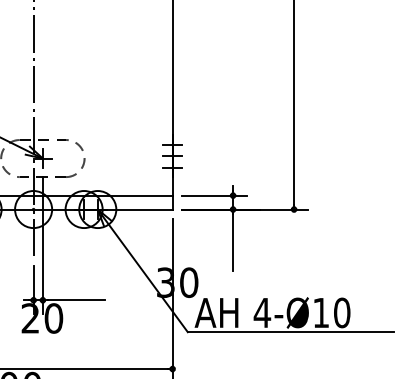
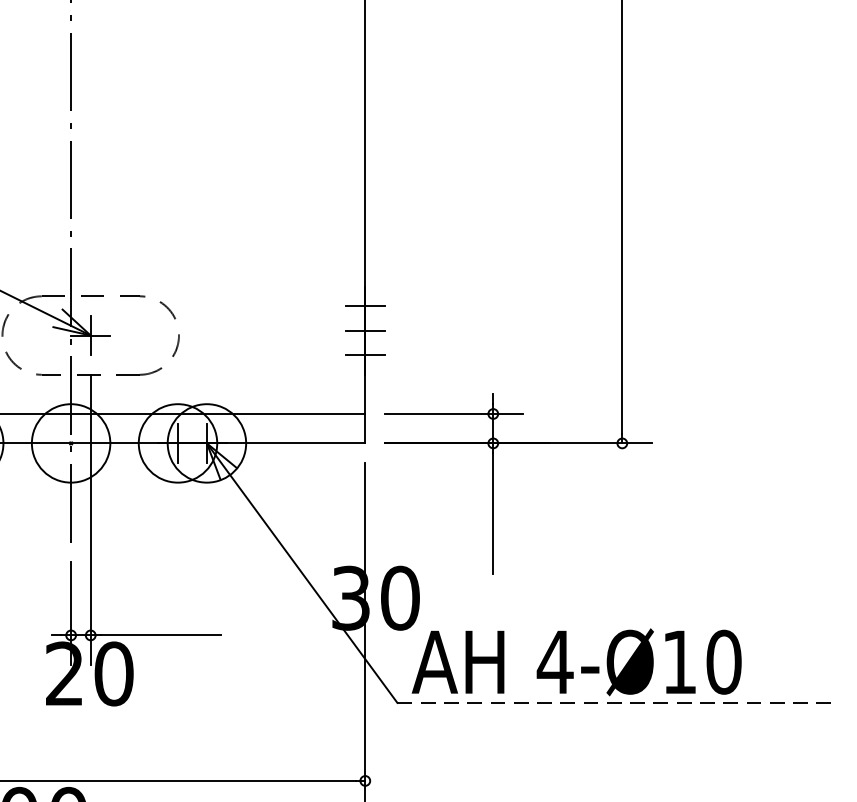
line: (291, 332) -> (616, 703), solid -> dashed

